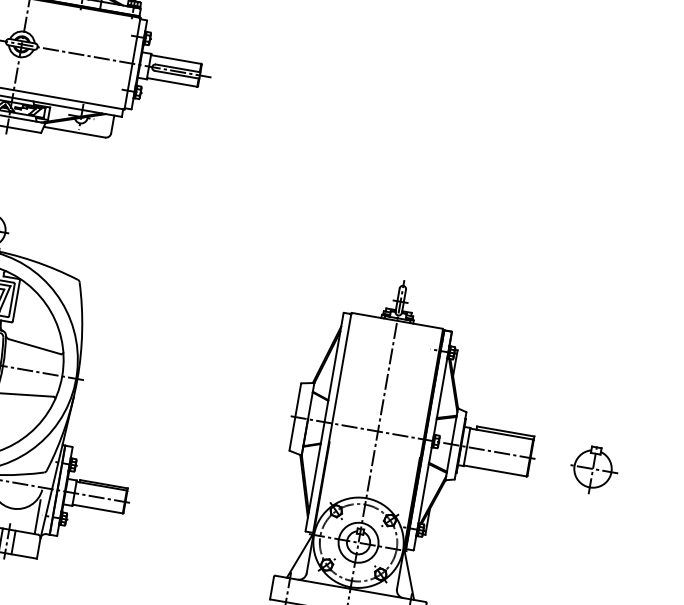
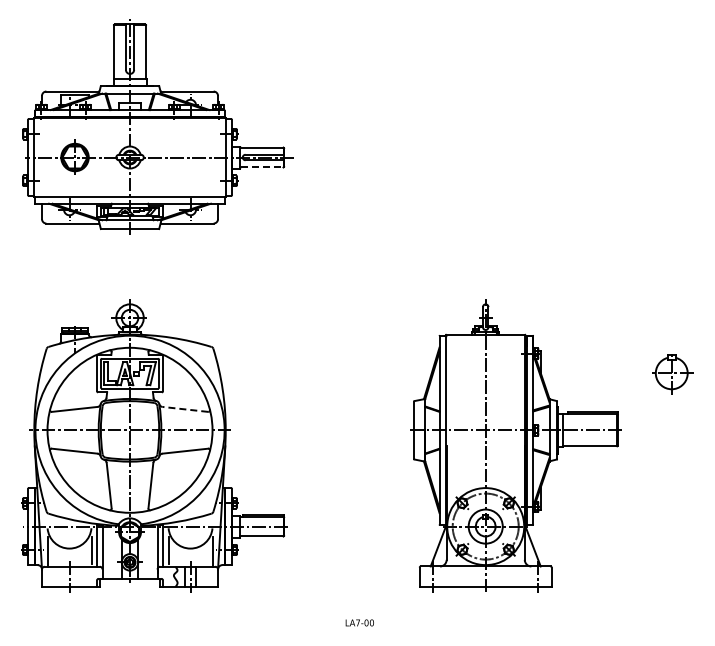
line: (172, 82) -> (262, 167), solid -> dashed
line: (35, 346) -> (185, 409), solid -> dashed
part: (593, 470) -> (672, 374), moved

